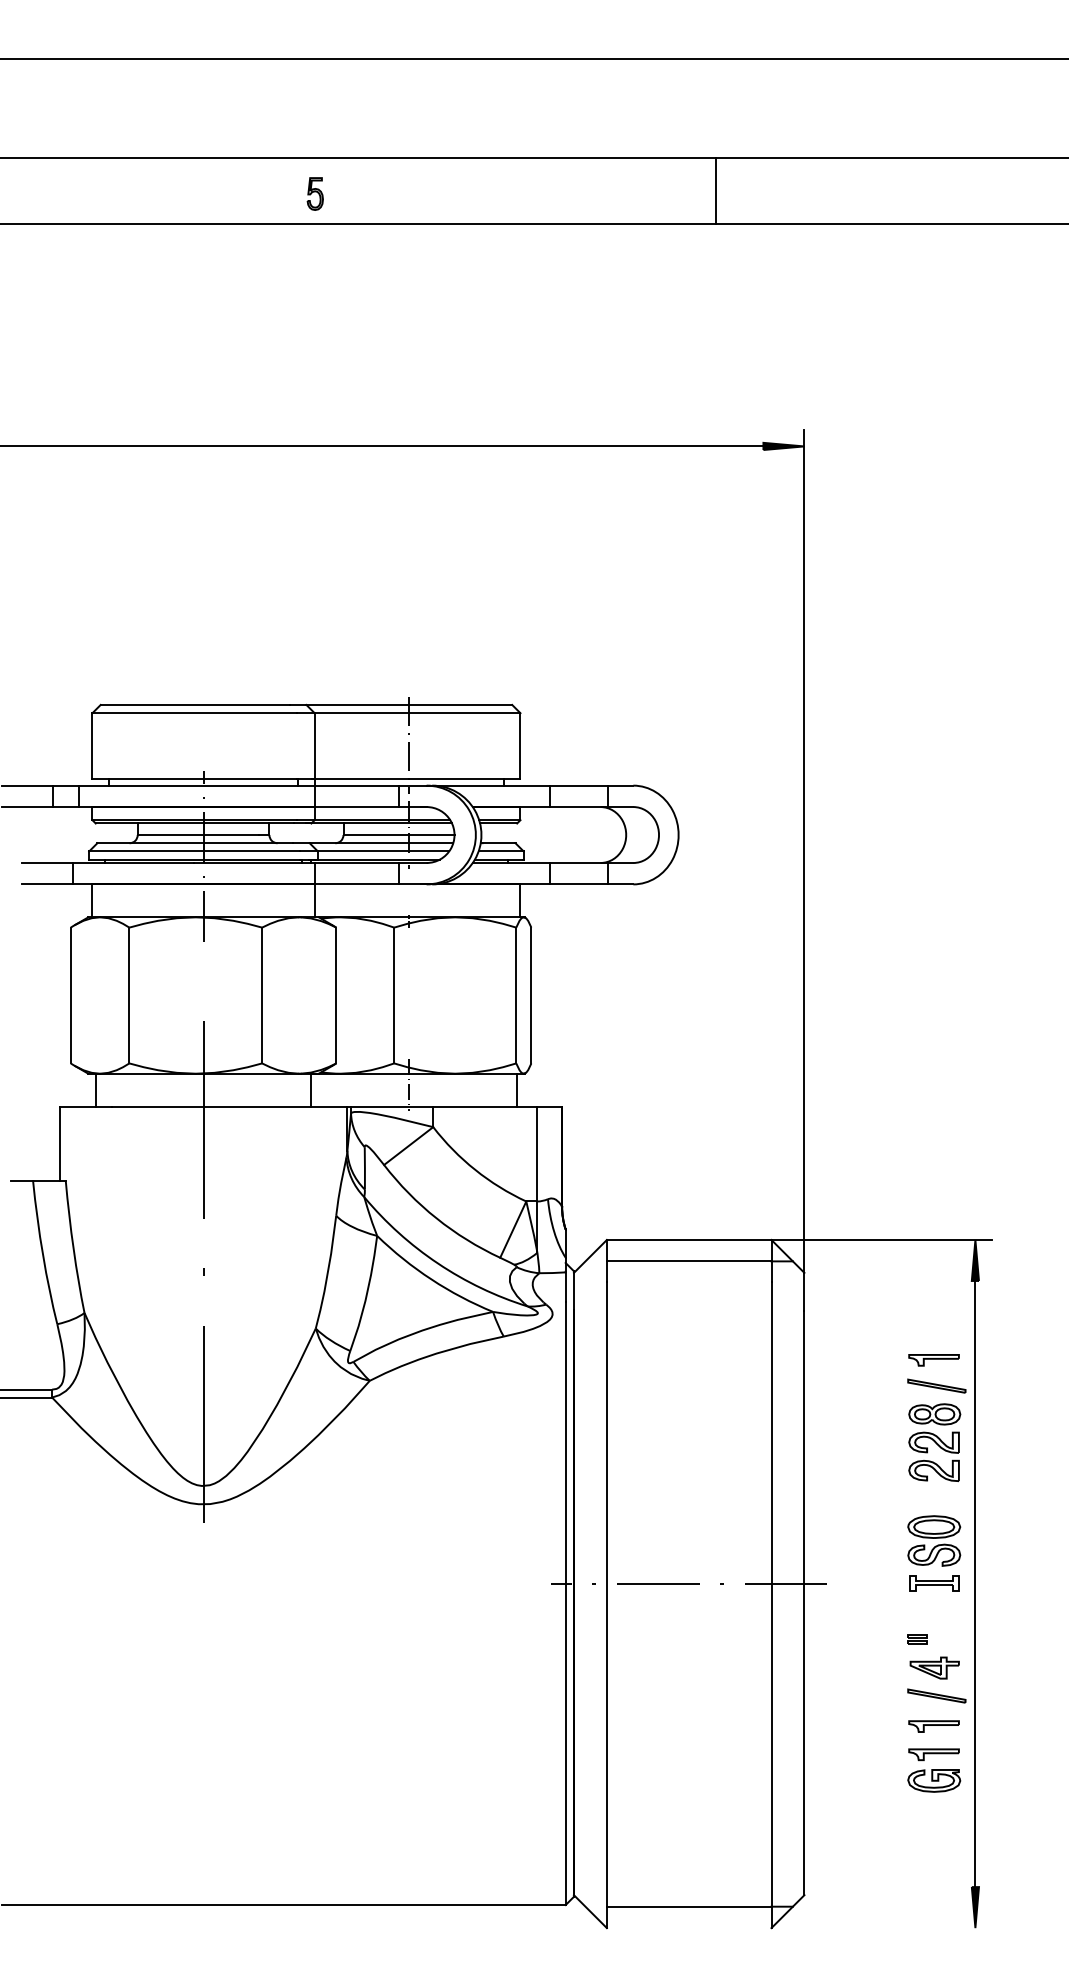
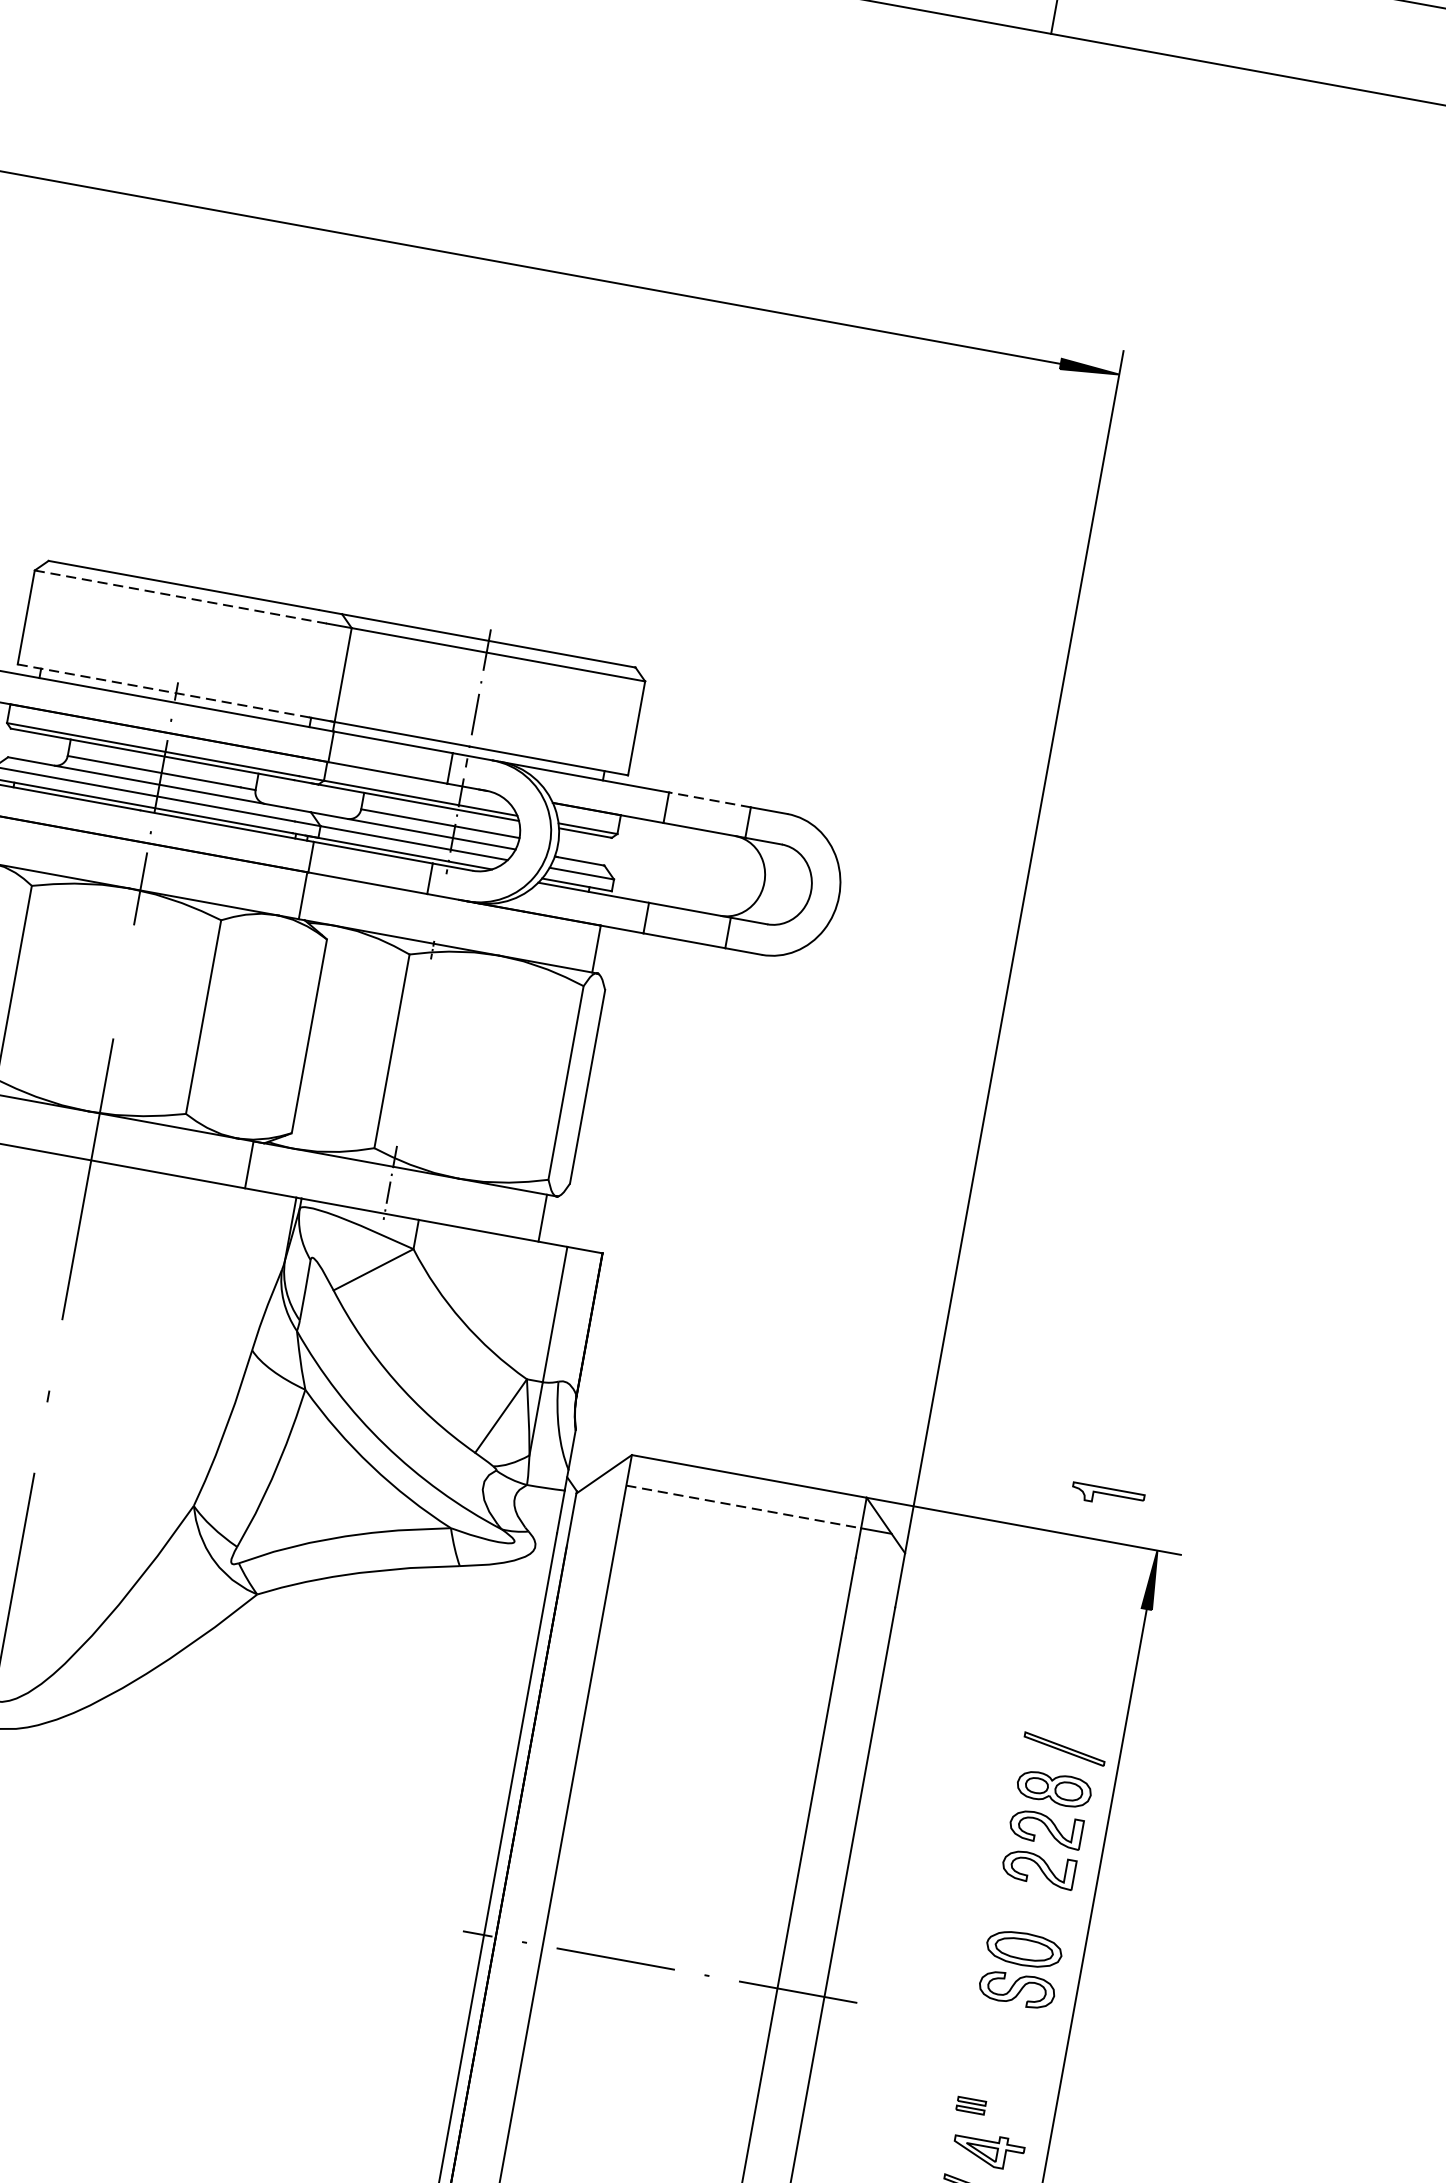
line: (195, 713) -> (181, 597), solid -> dashed
line: (195, 779) -> (164, 691), solid -> dashed
line: (579, 785) -> (710, 799), solid -> dashed
line: (689, 1261) -> (744, 1507), solid -> dashed
part: (933, 1360) -> (1107, 1496), moved
part: (934, 1583) -> (1010, 2029), removed

